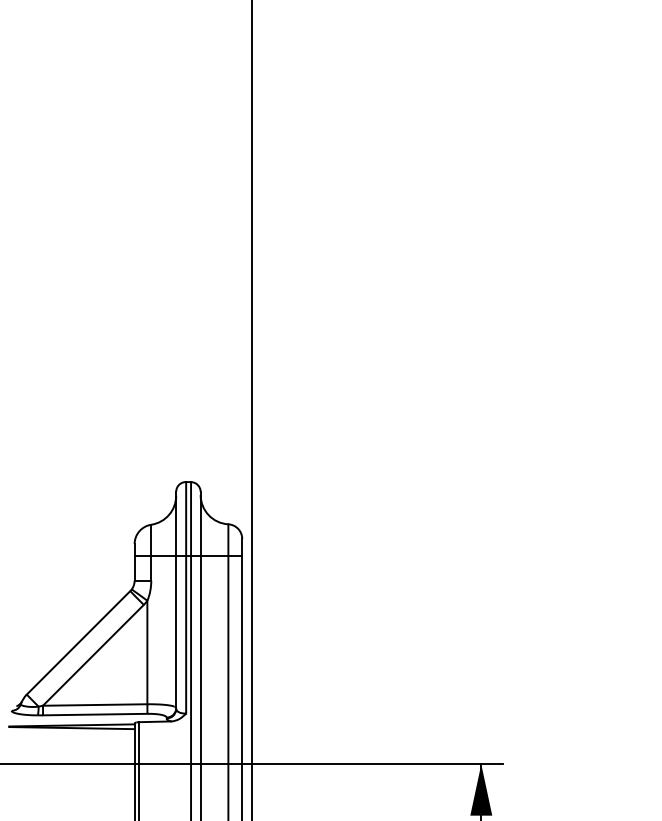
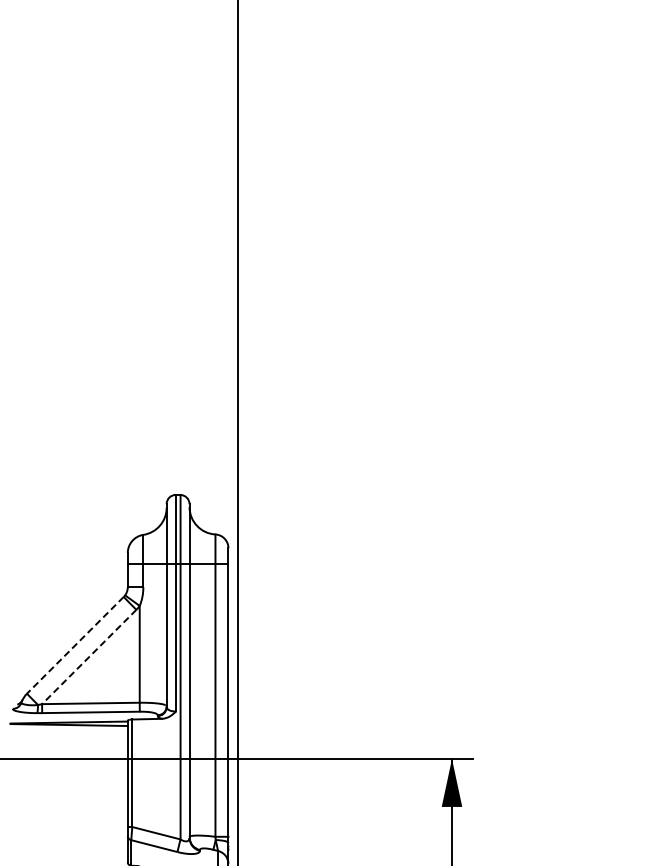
line: (78, 643) -> (75, 645), solid -> dashed
line: (93, 654) -> (89, 656), solid -> dashed

